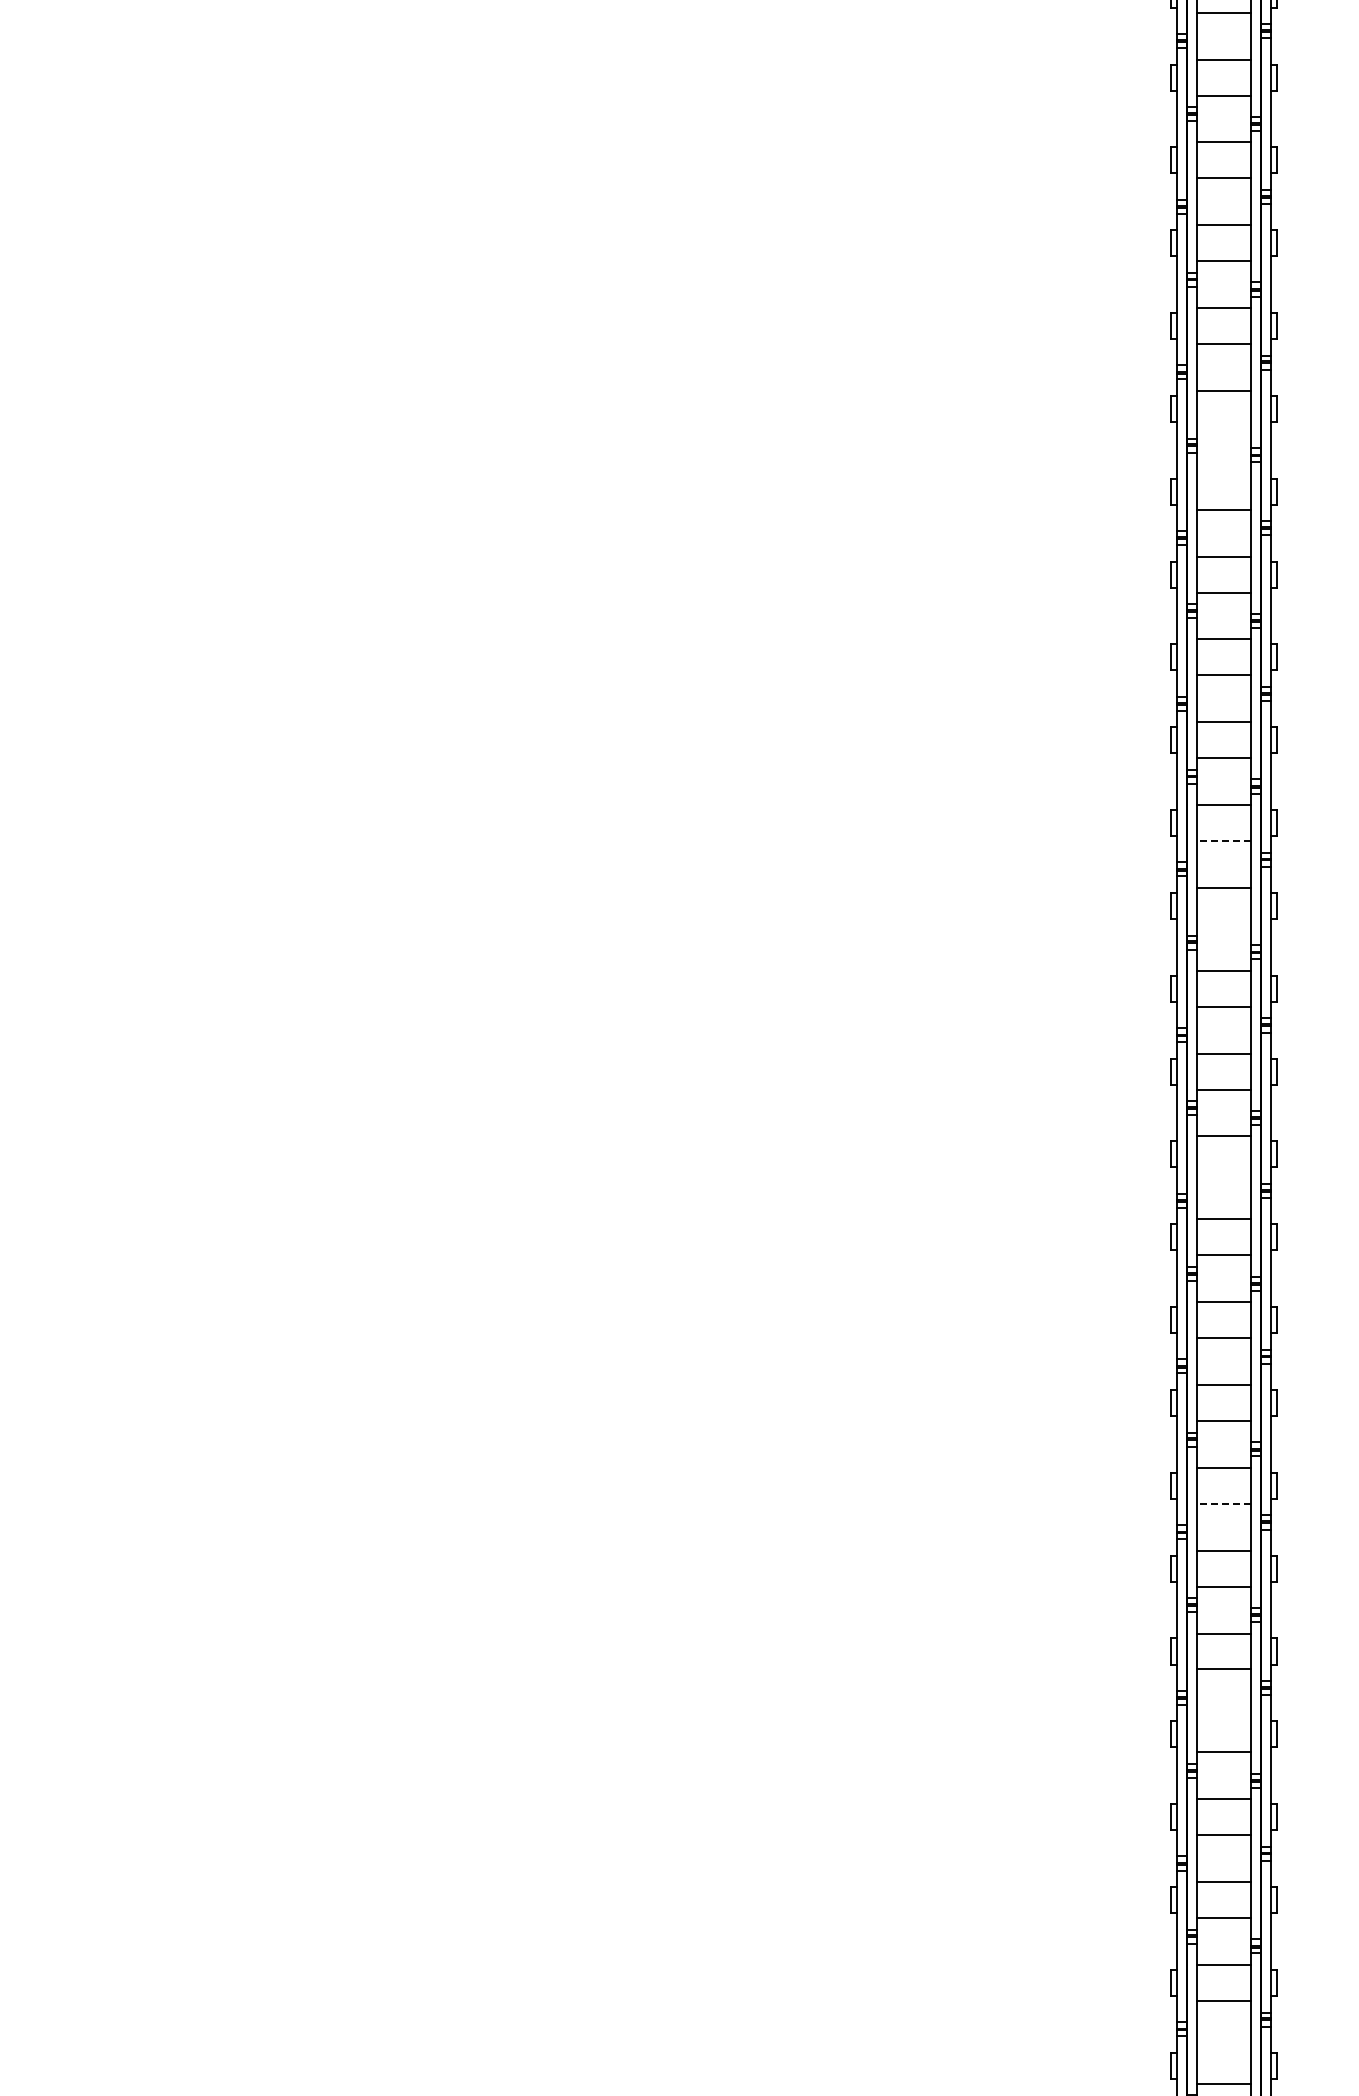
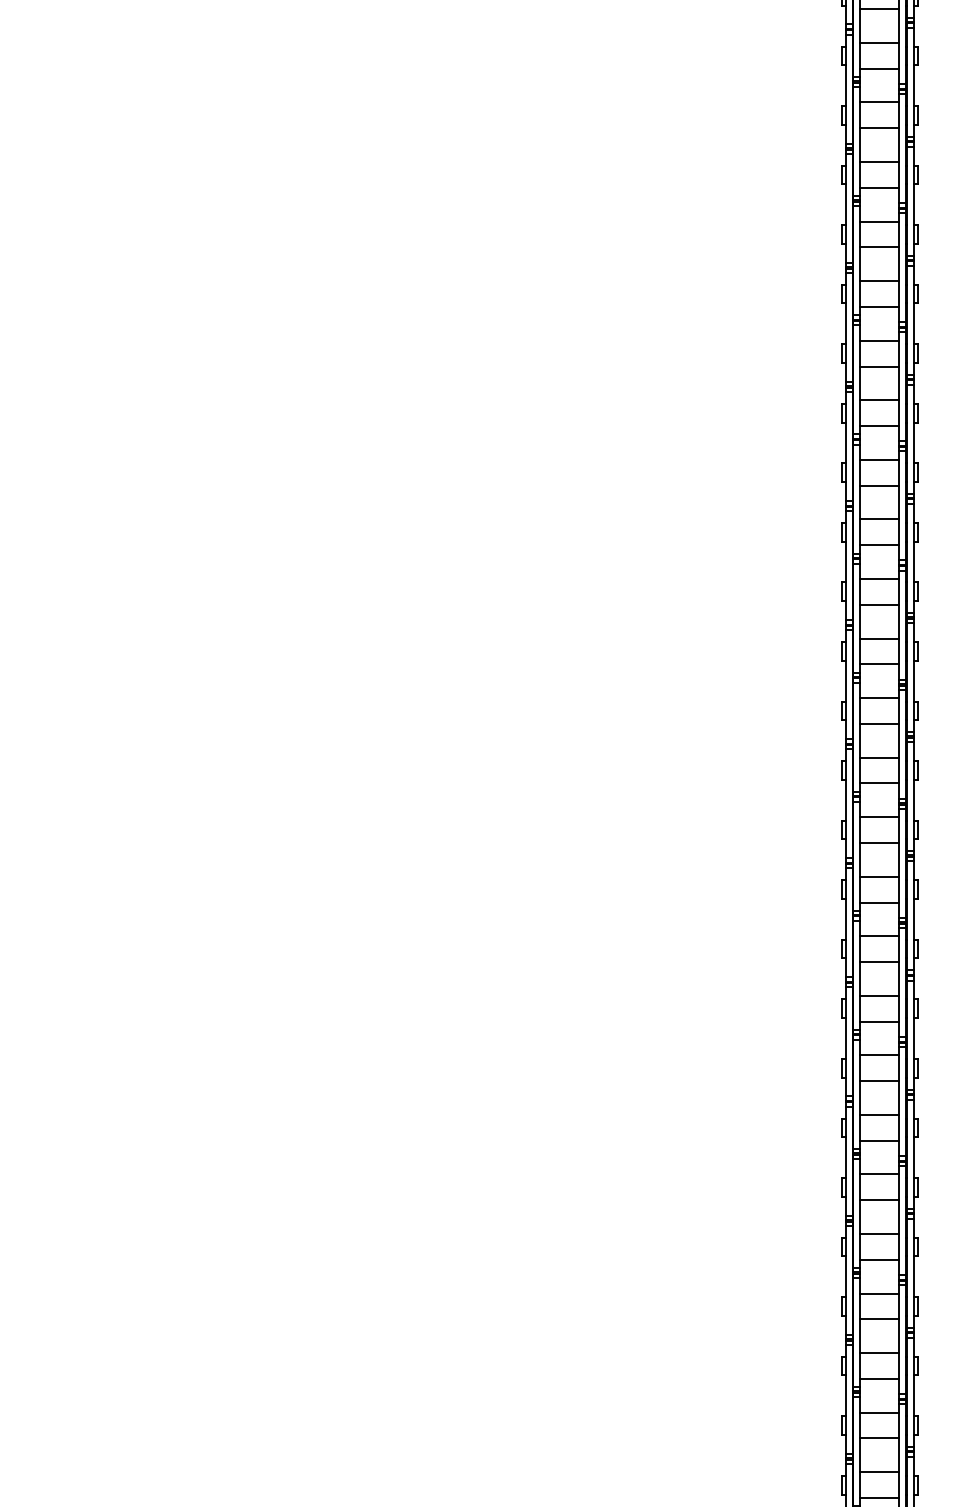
line: (1223, 426) -> (879, 306), added
line: (1223, 473) -> (879, 340), added
line: (1223, 841) -> (879, 605), dashed -> solid
line: (1223, 924) -> (879, 664), added
line: (1223, 1172) -> (879, 843), added
line: (1223, 1503) -> (879, 1080), dashed -> solid
line: (1223, 1716) -> (879, 1234), added
line: (1223, 2047) -> (879, 1472), added

